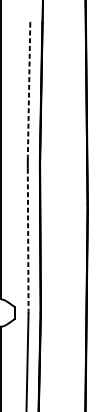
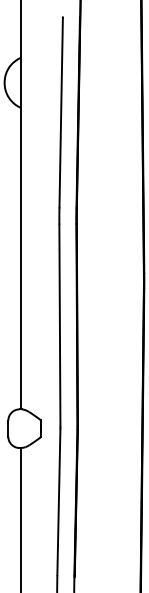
line: (29, 89) -> (61, 112), dashed -> solid
line: (27, 240) -> (59, 325), dashed -> solid

